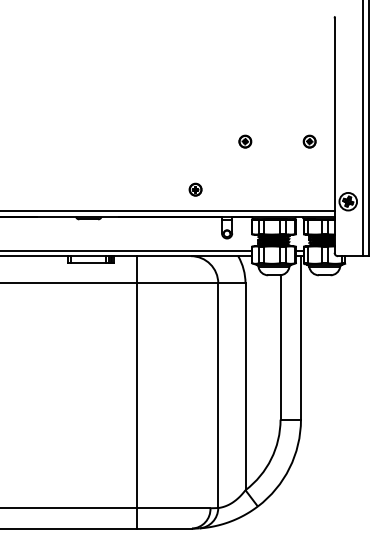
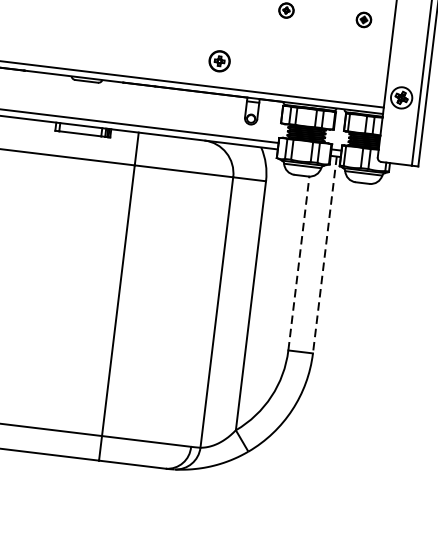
part: (195, 189) -> (219, 60), size x1.4
line: (300, 337) -> (324, 254), solid -> dashed
line: (280, 346) -> (298, 262), solid -> dashed

